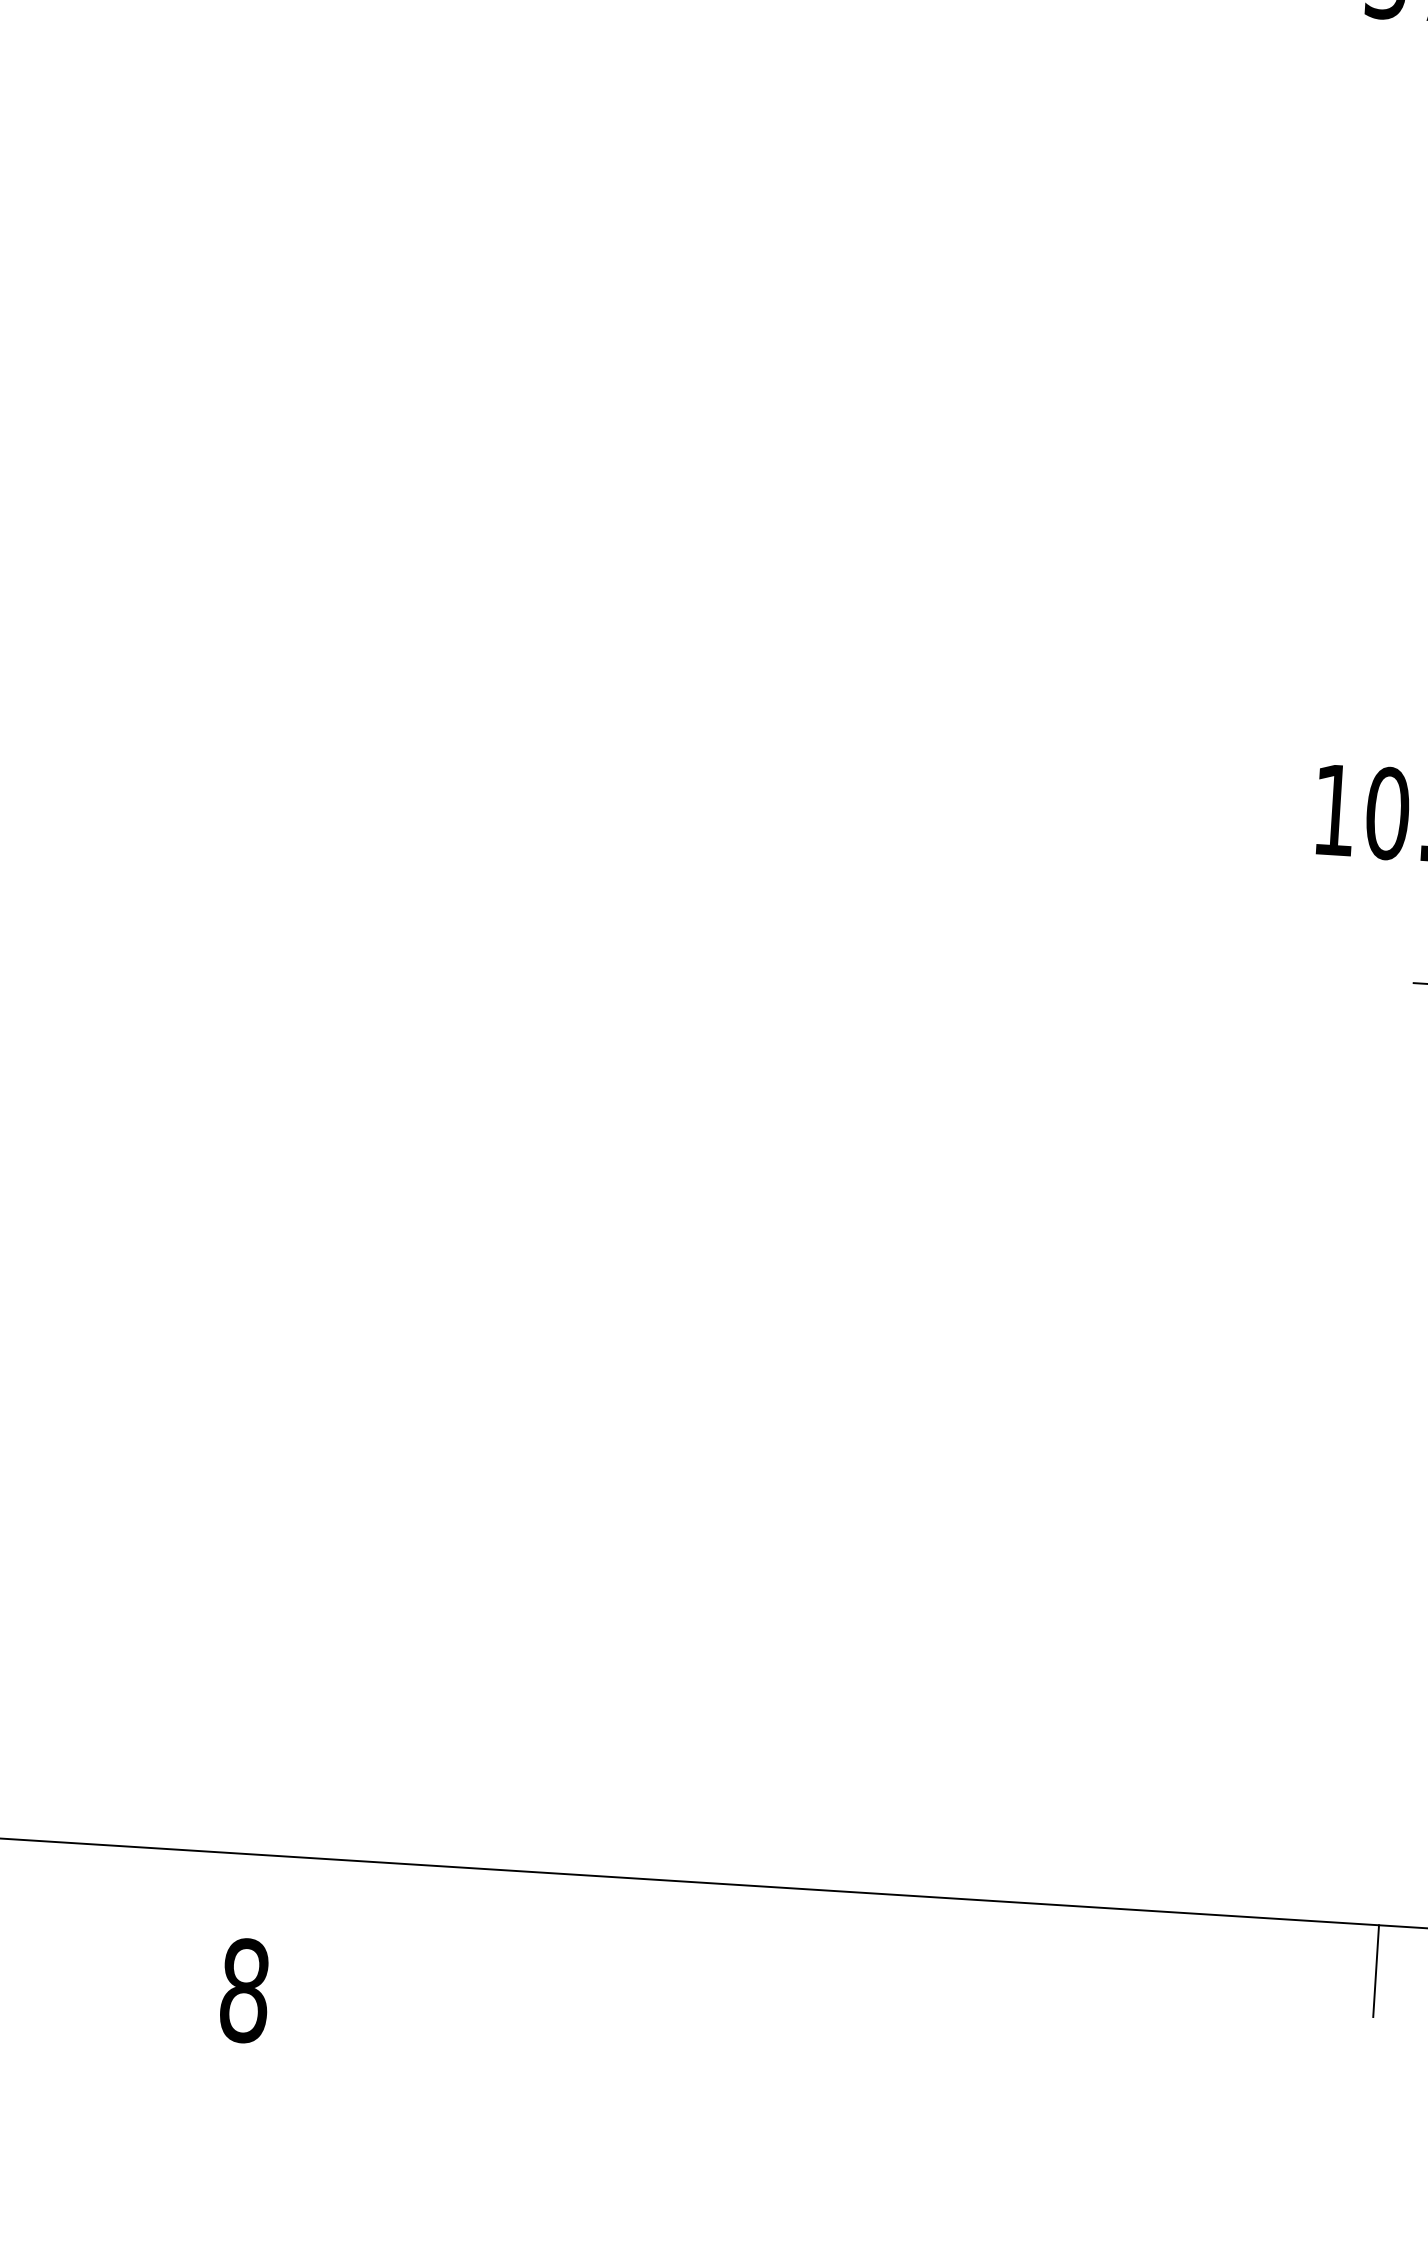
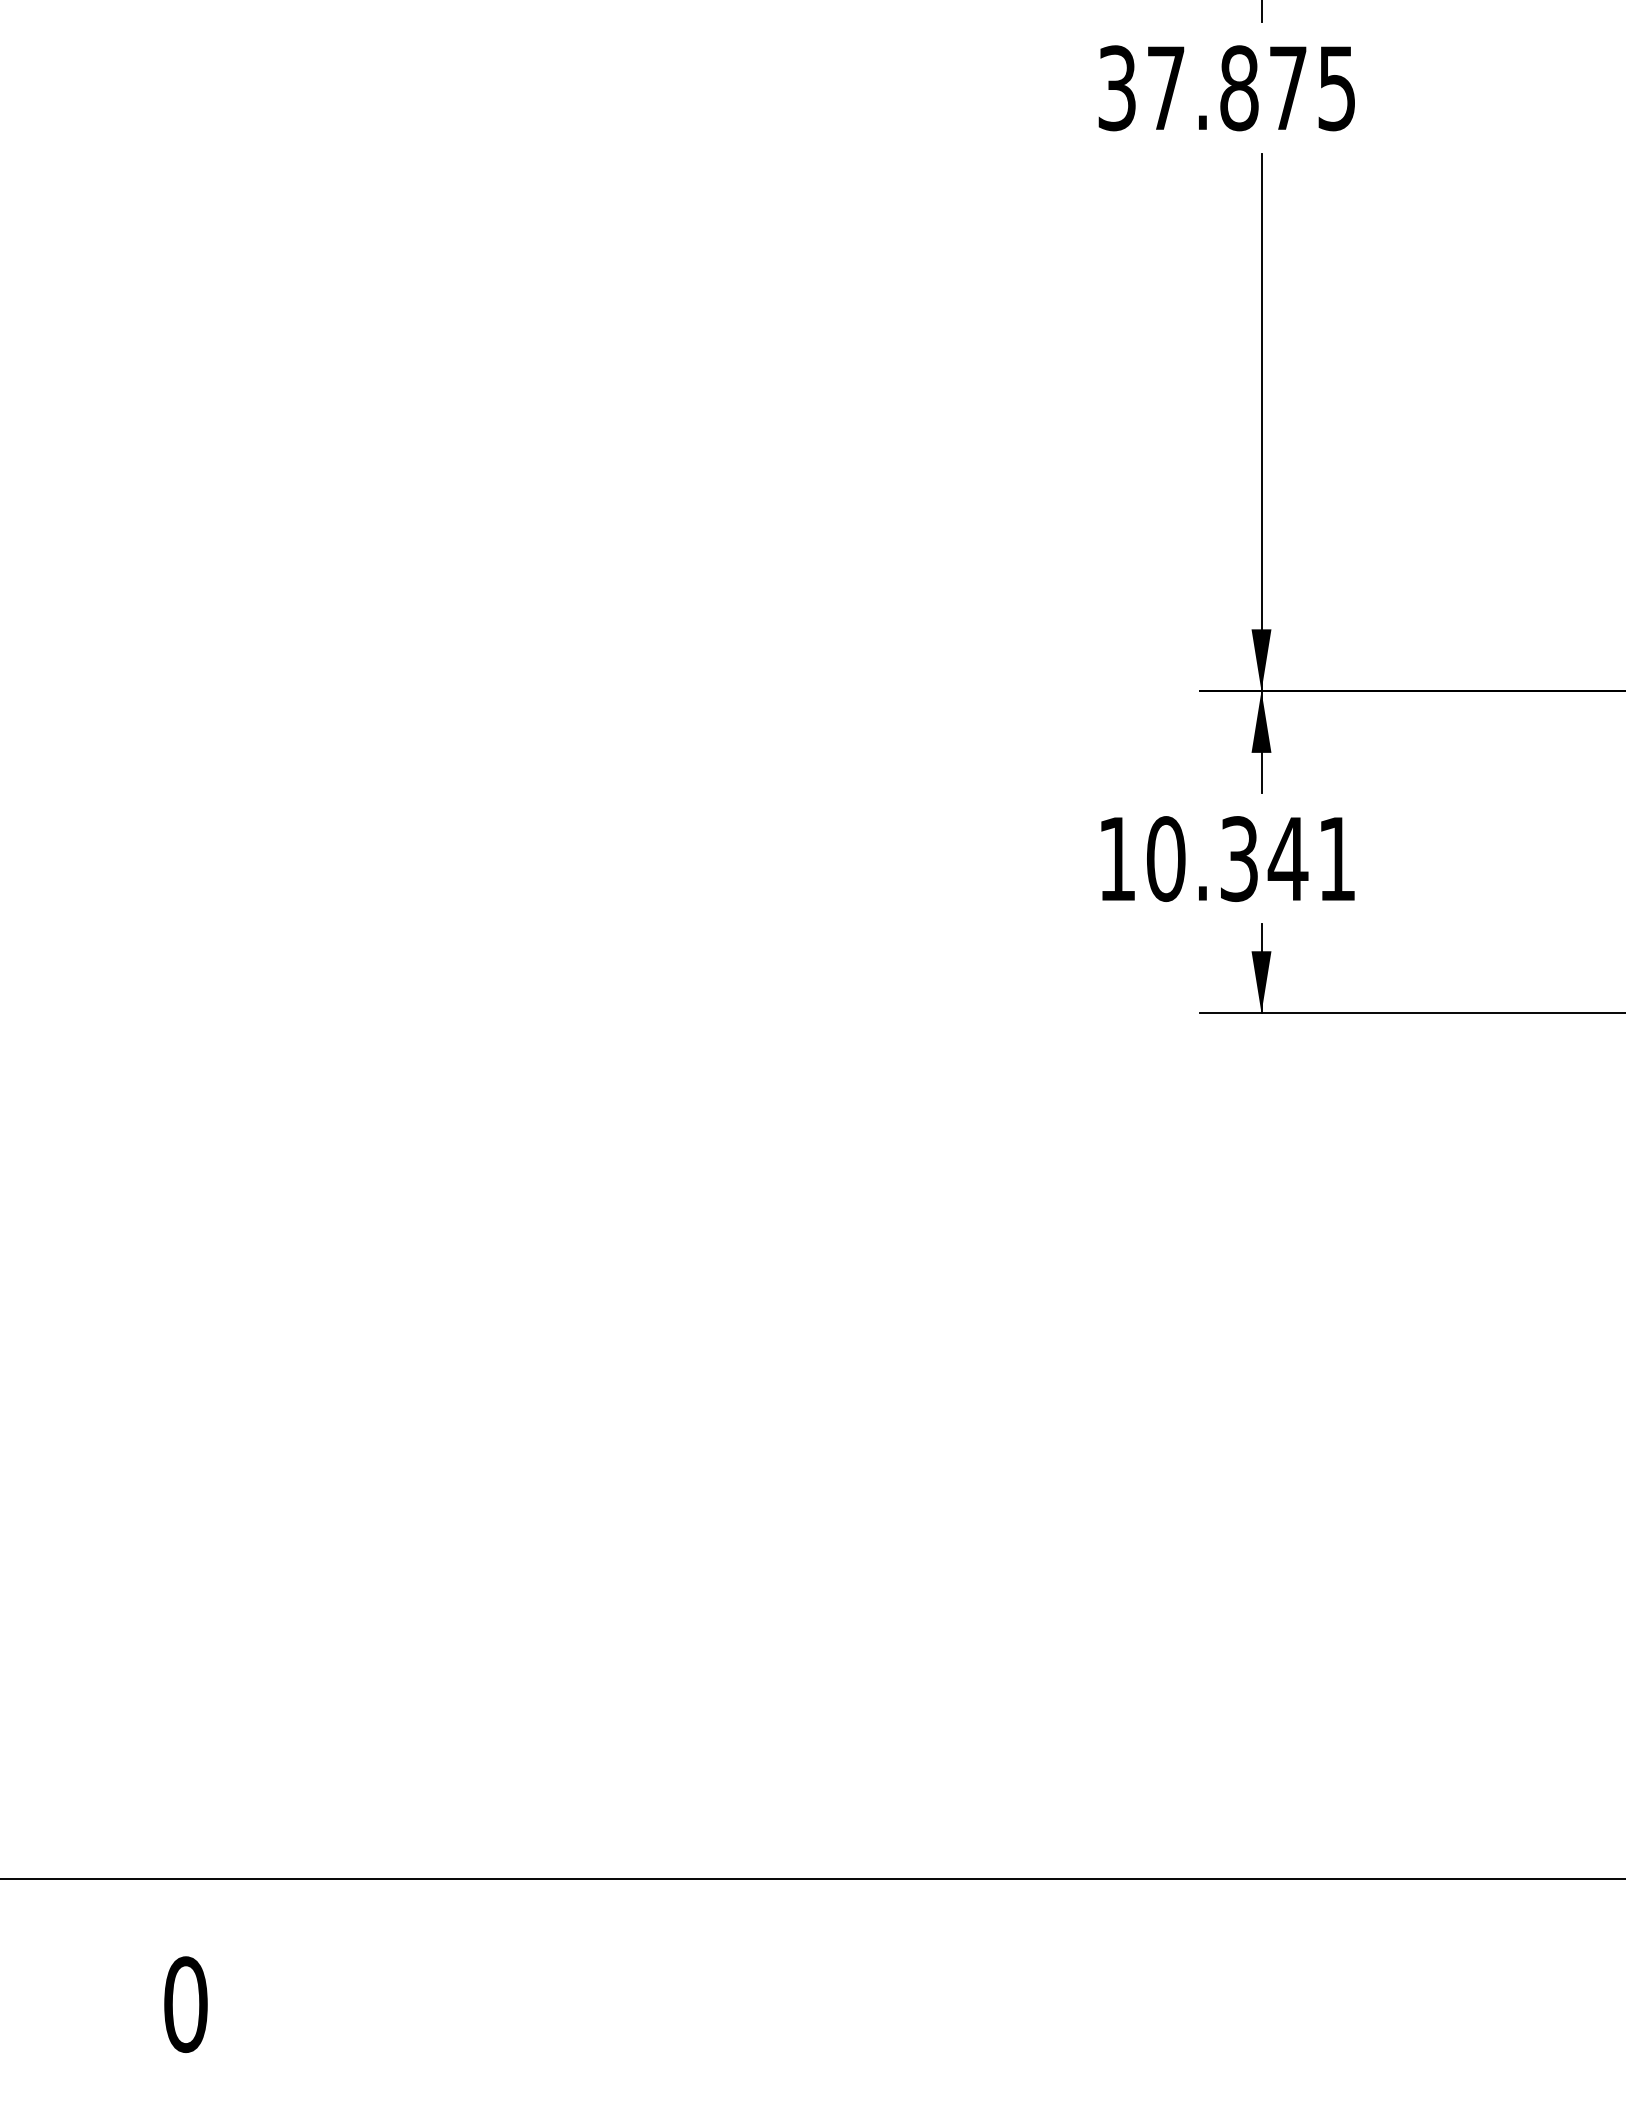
line: (1376, 1971) -> (1222, 1921), removed
text: (244, 1990) -> (185, 2004), 8 -> 0

